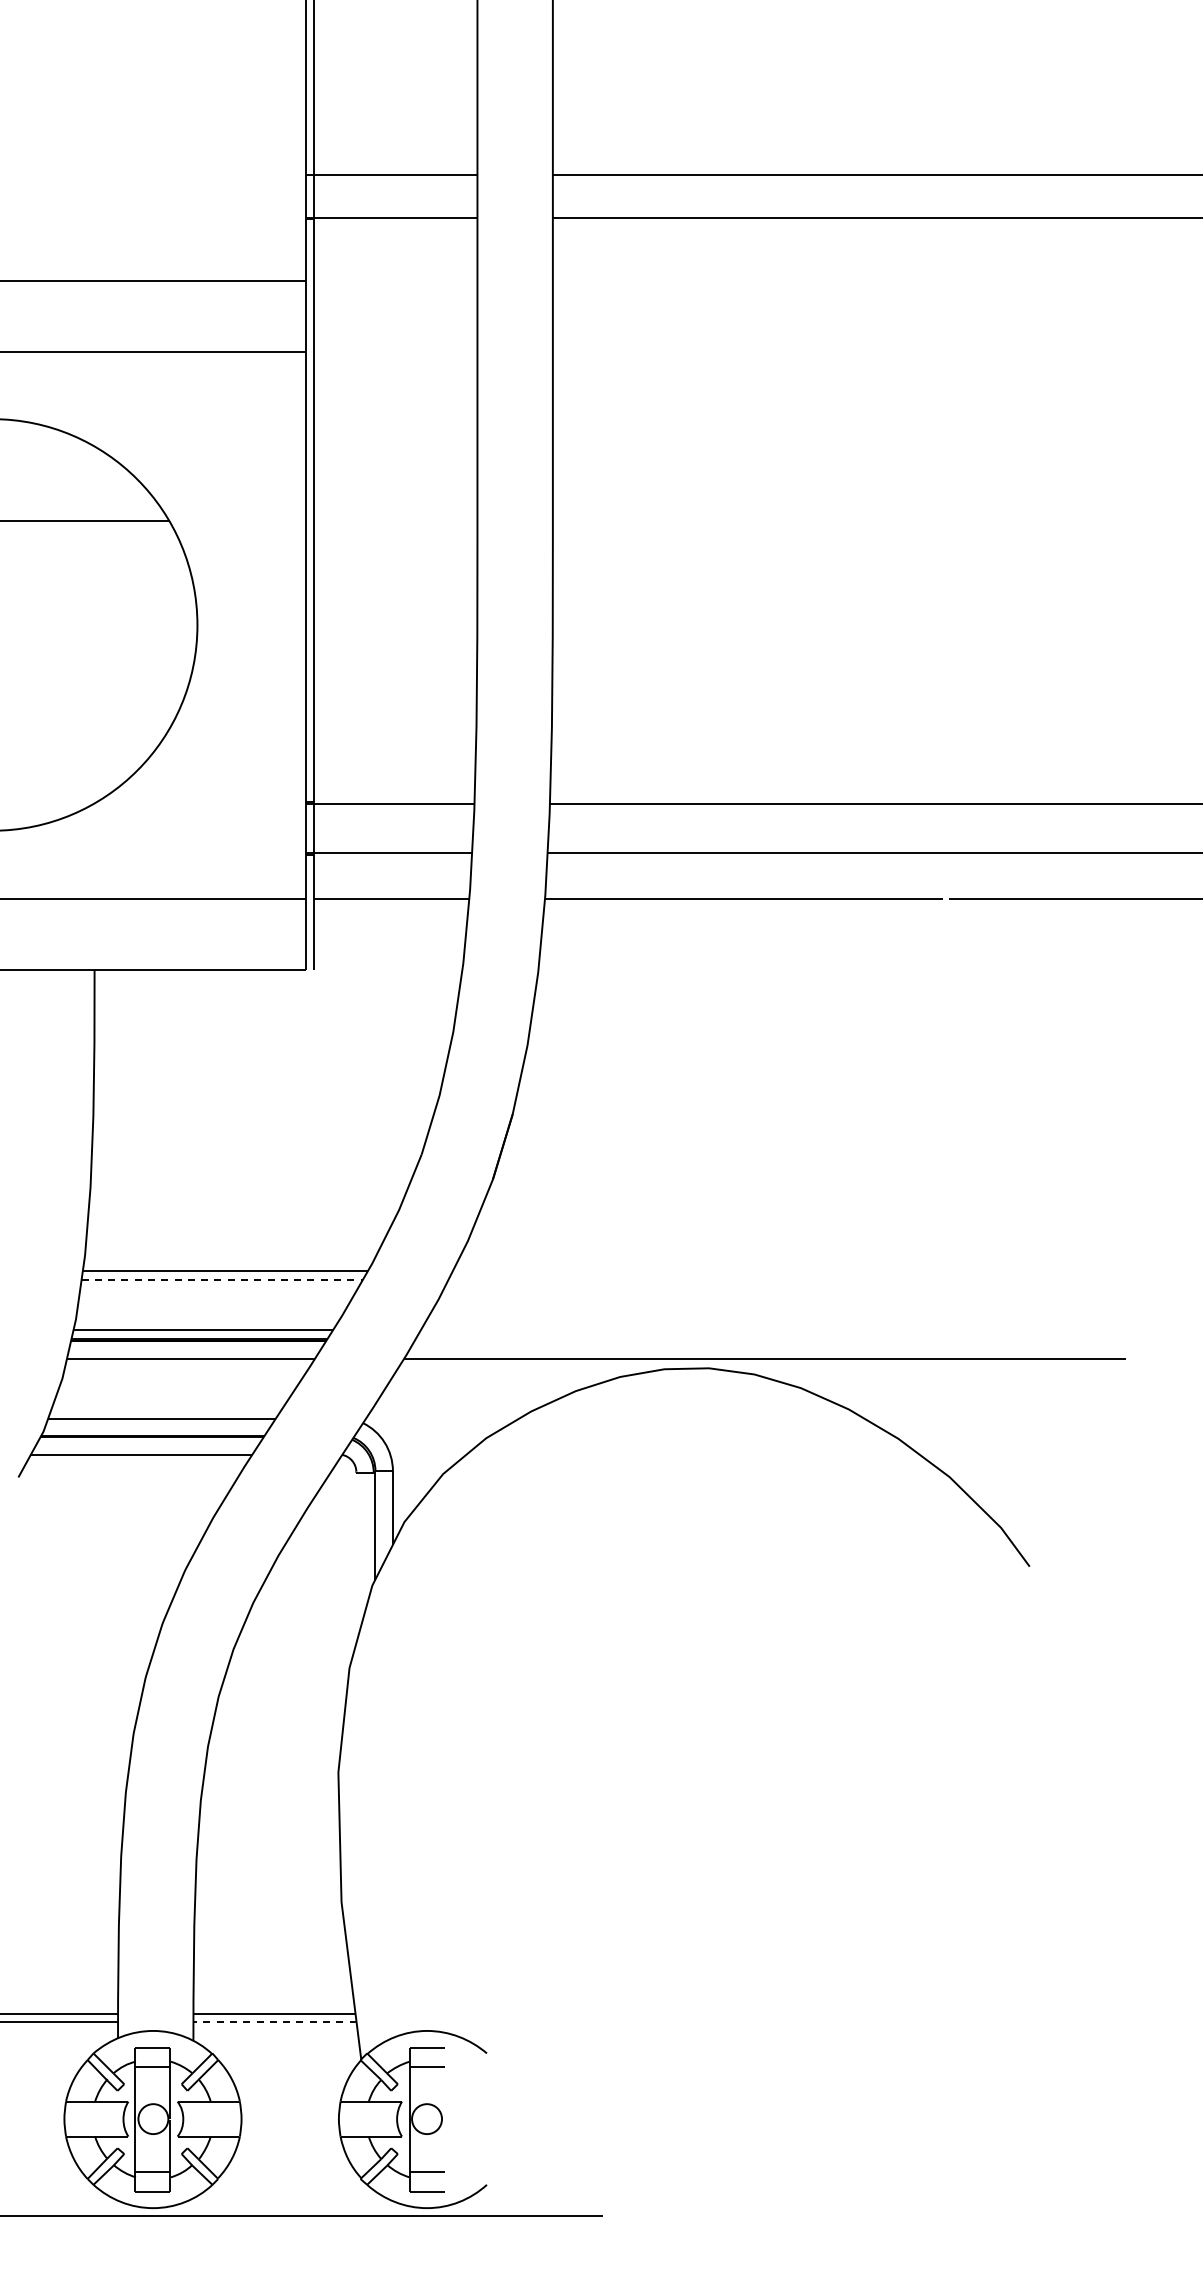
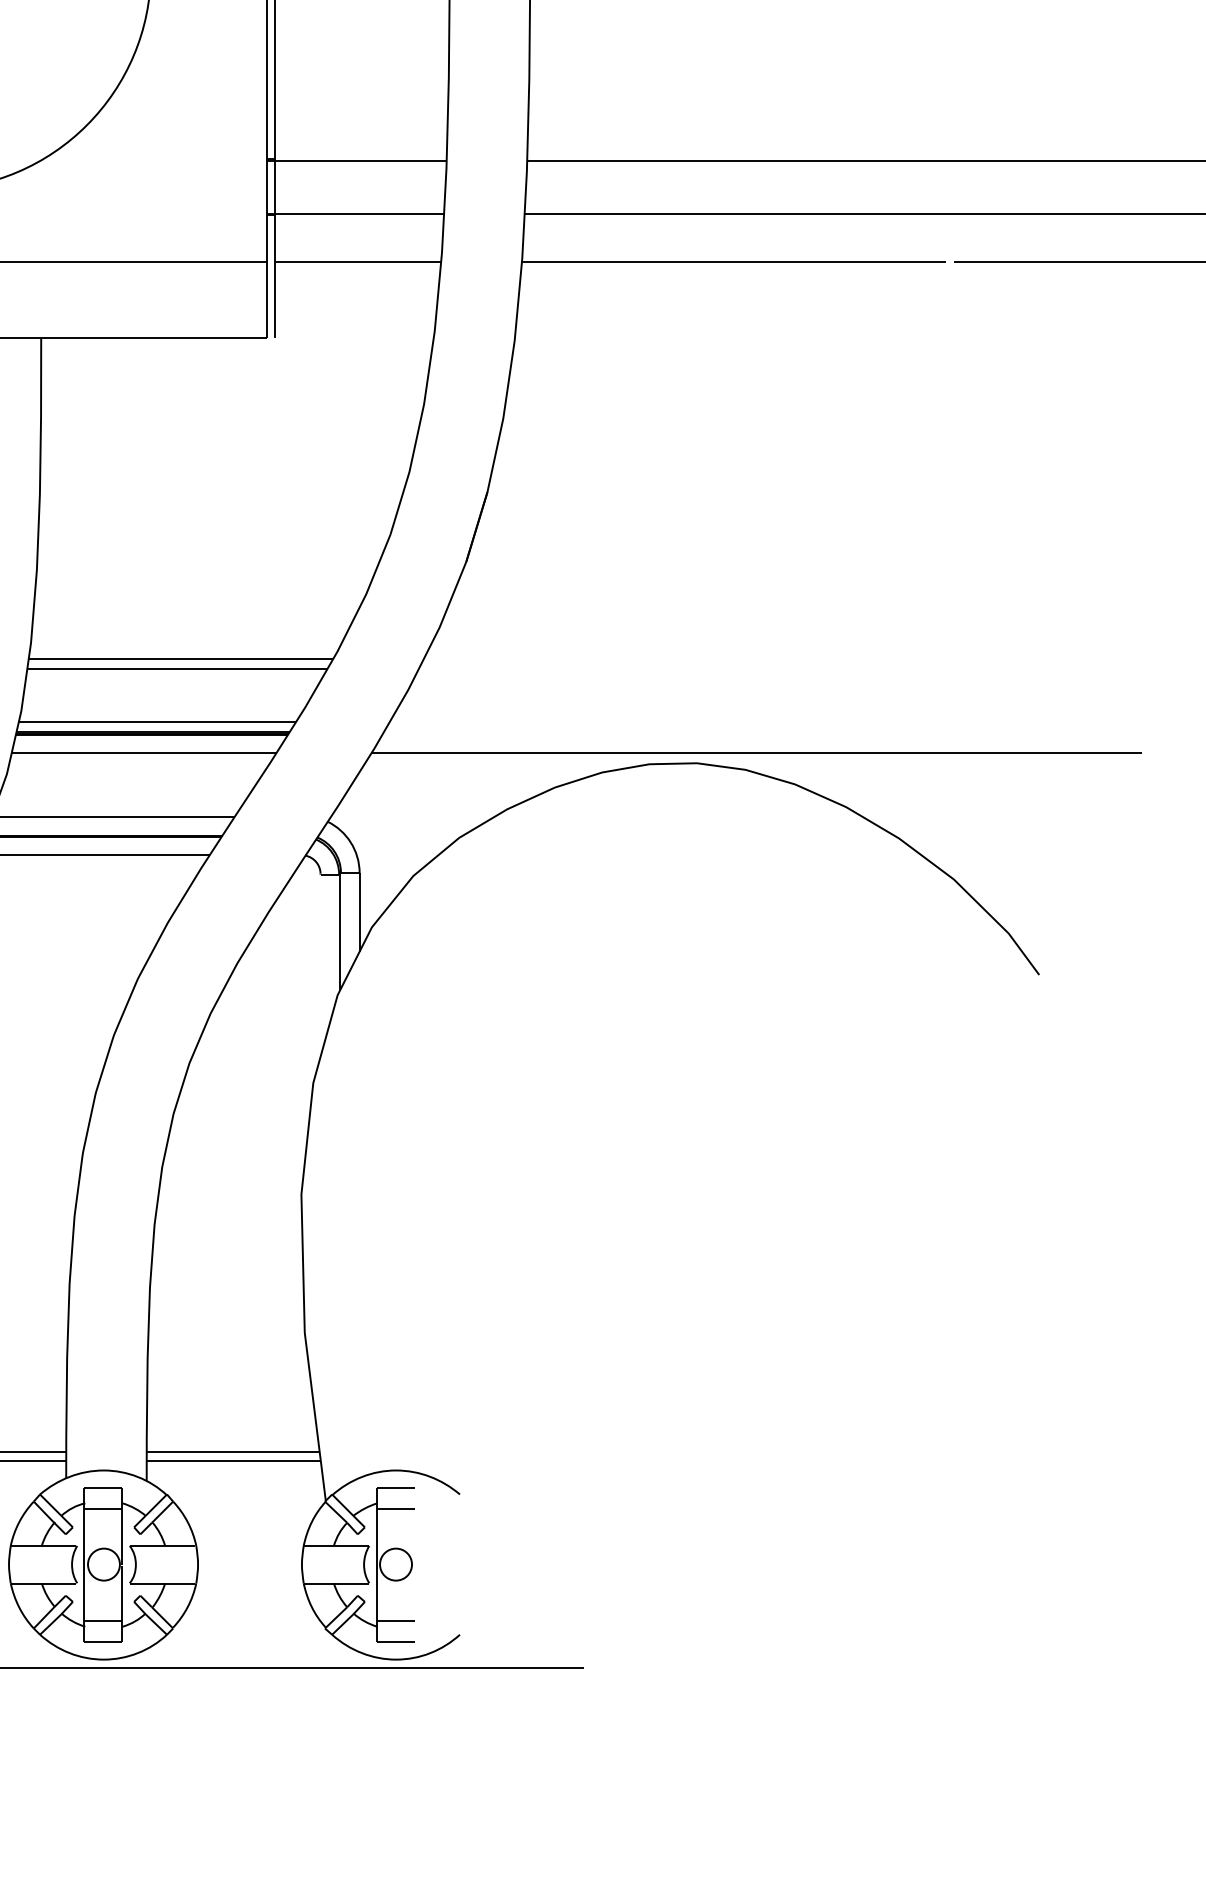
line: (222, 1279) -> (177, 668), dashed -> solid
line: (275, 2021) -> (234, 1460), dashed -> solid

